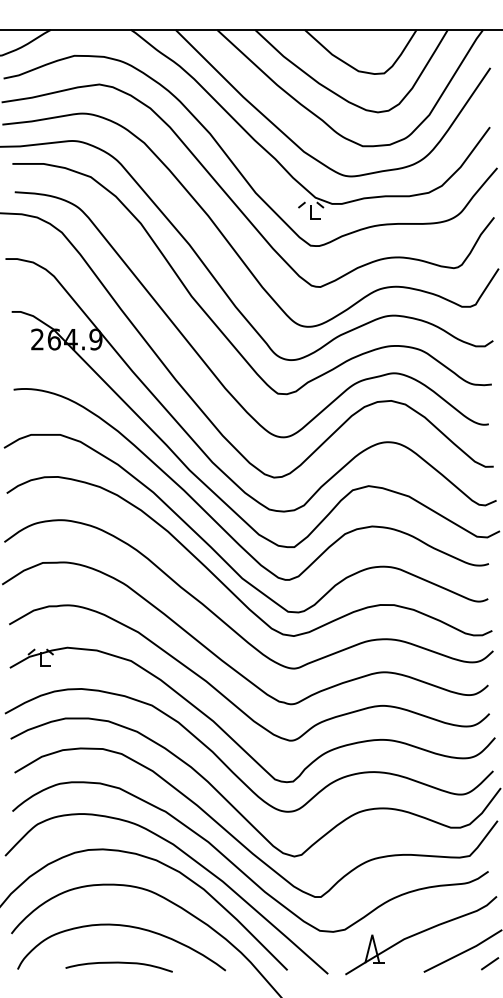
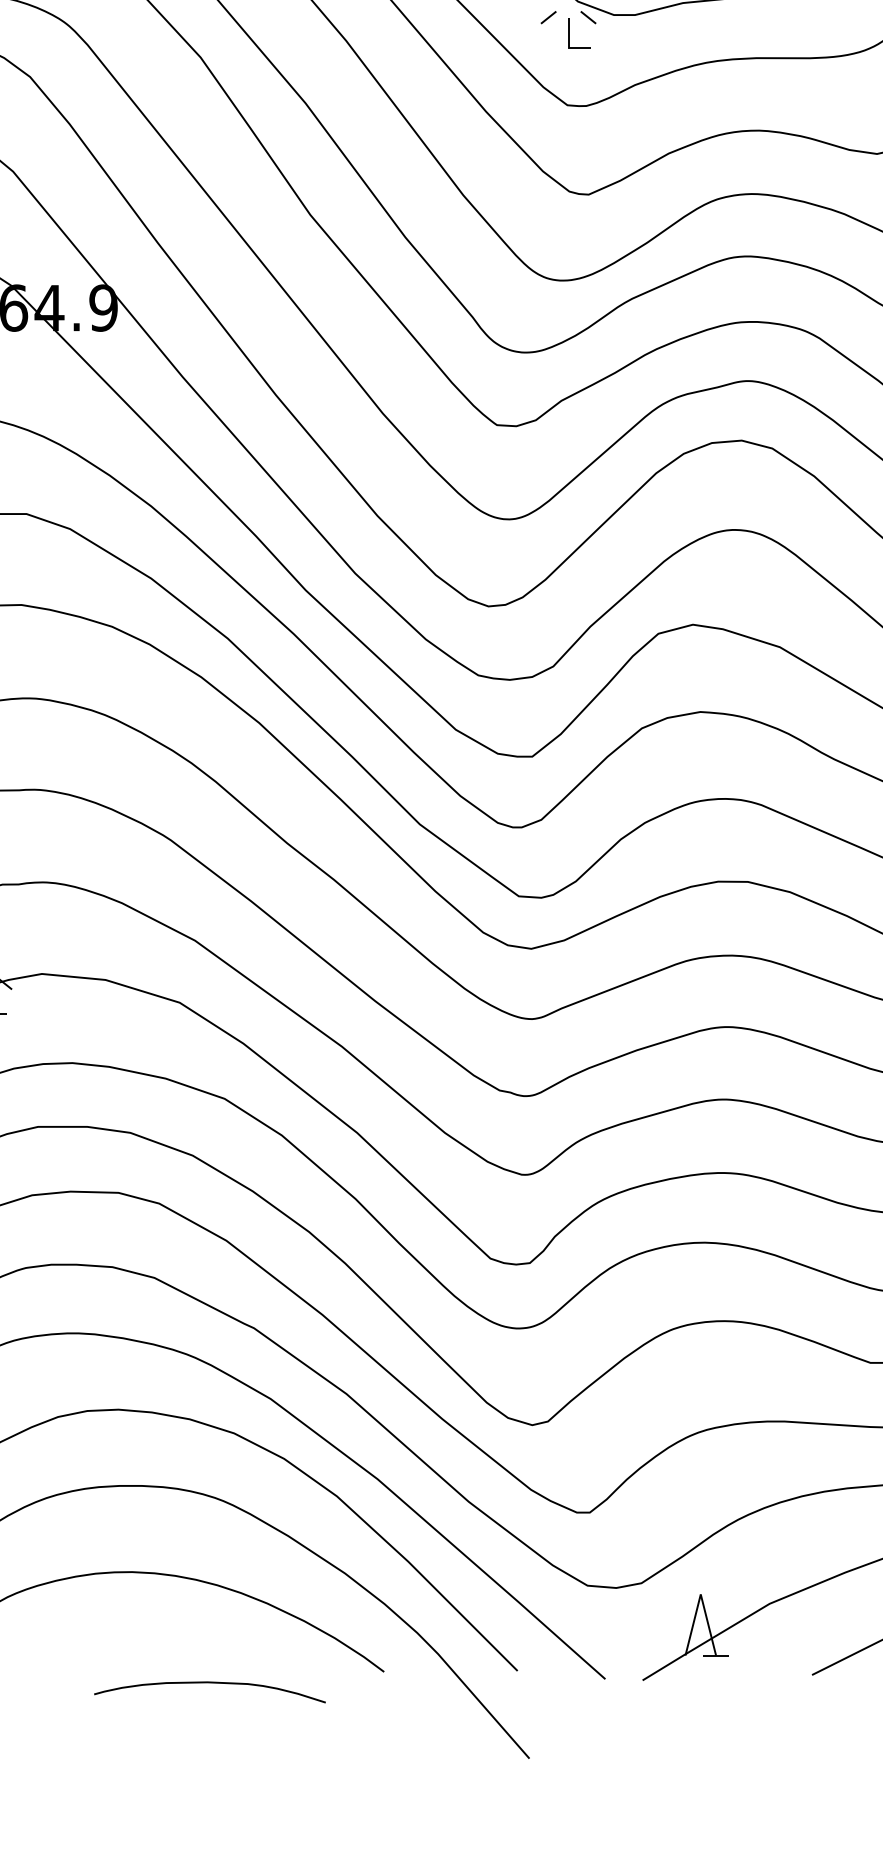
curve: (118, 963) -> (208, 1684), moved

